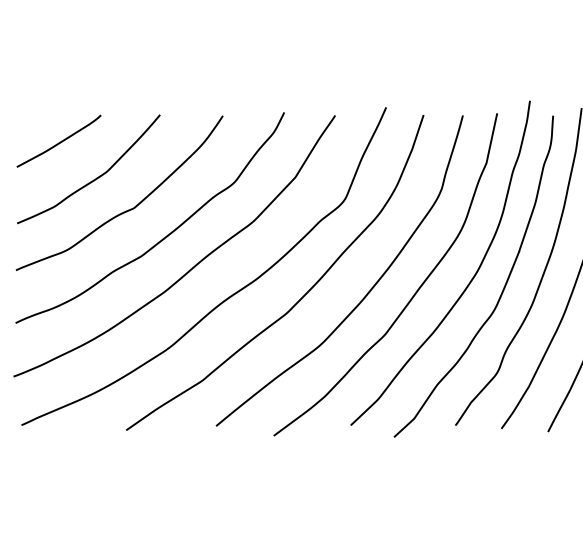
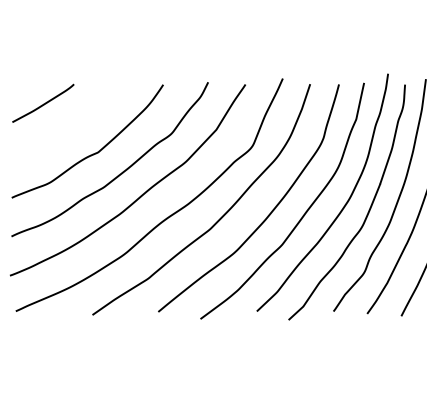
curve: (96, 176) -> (70, 129), removed

